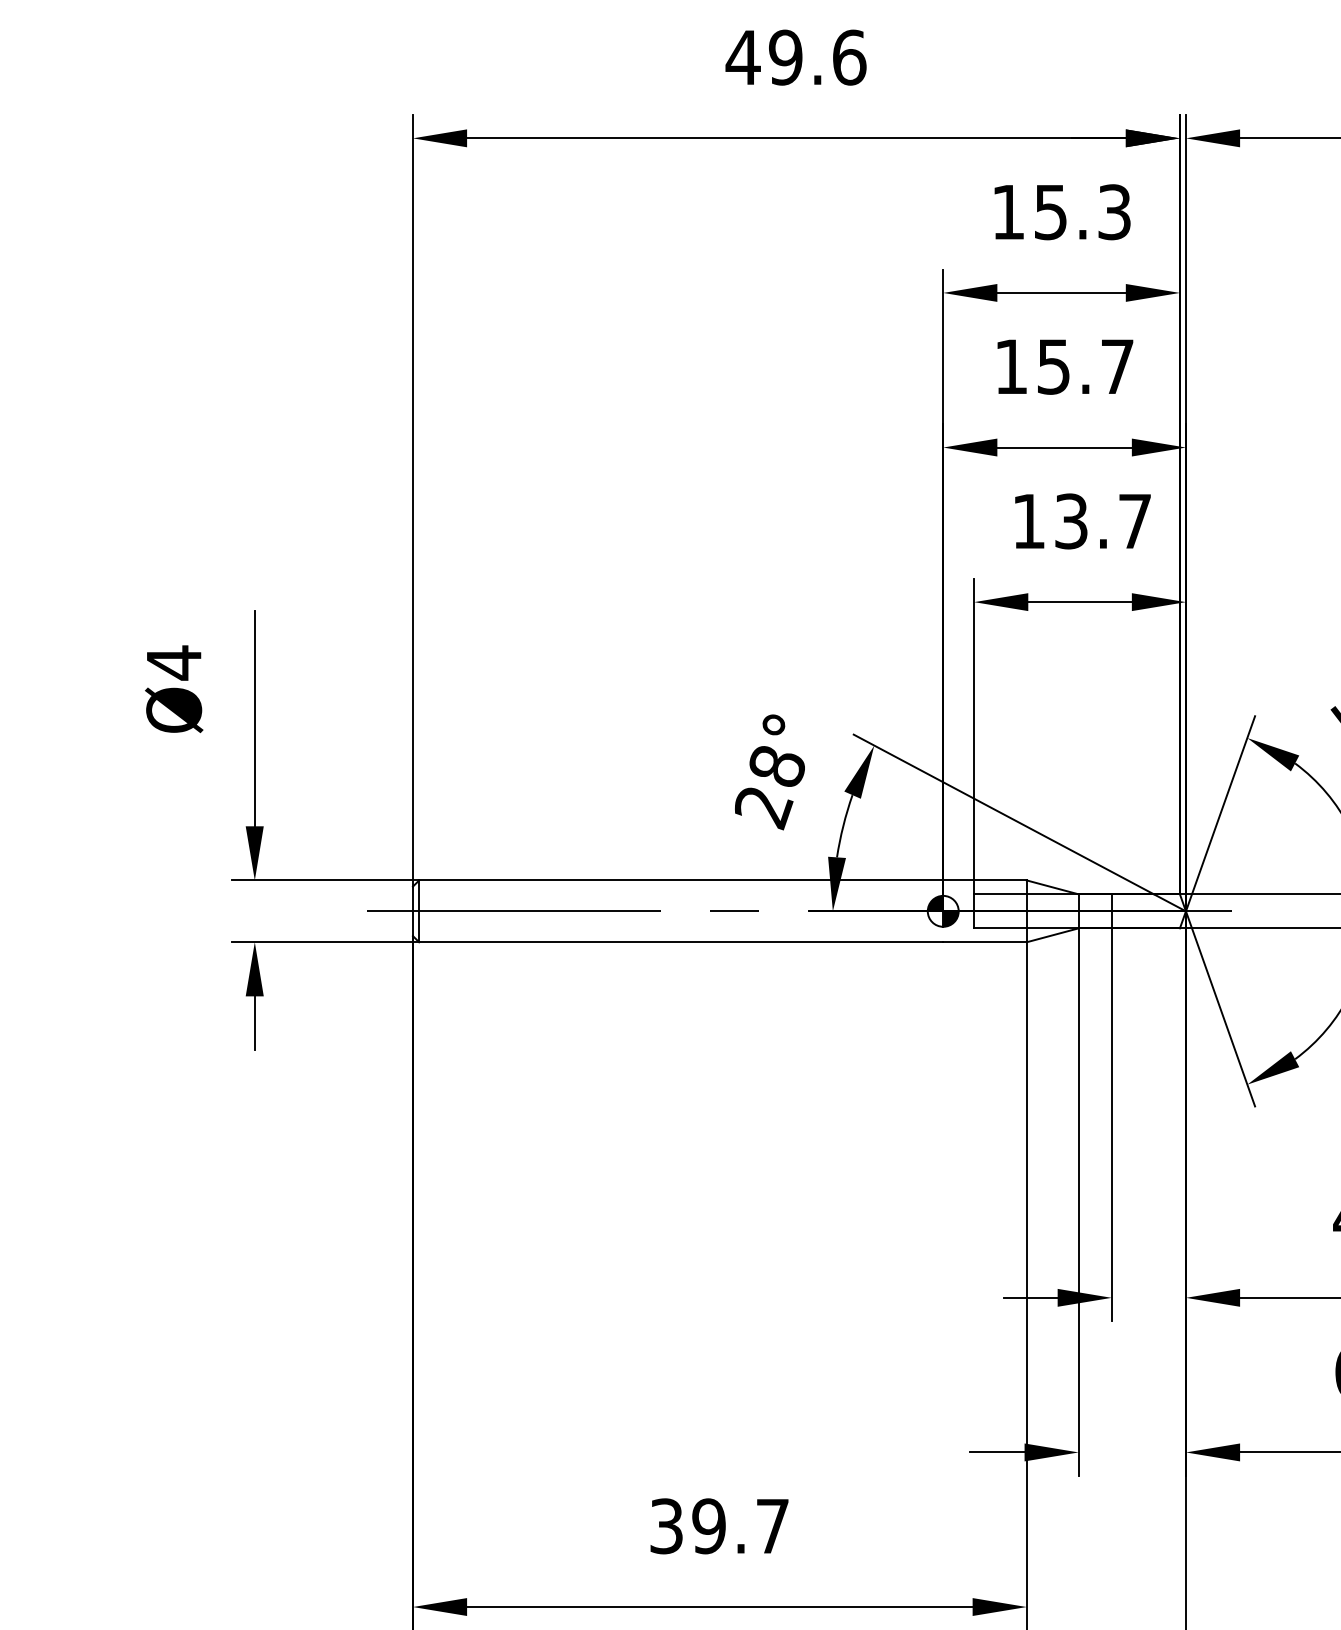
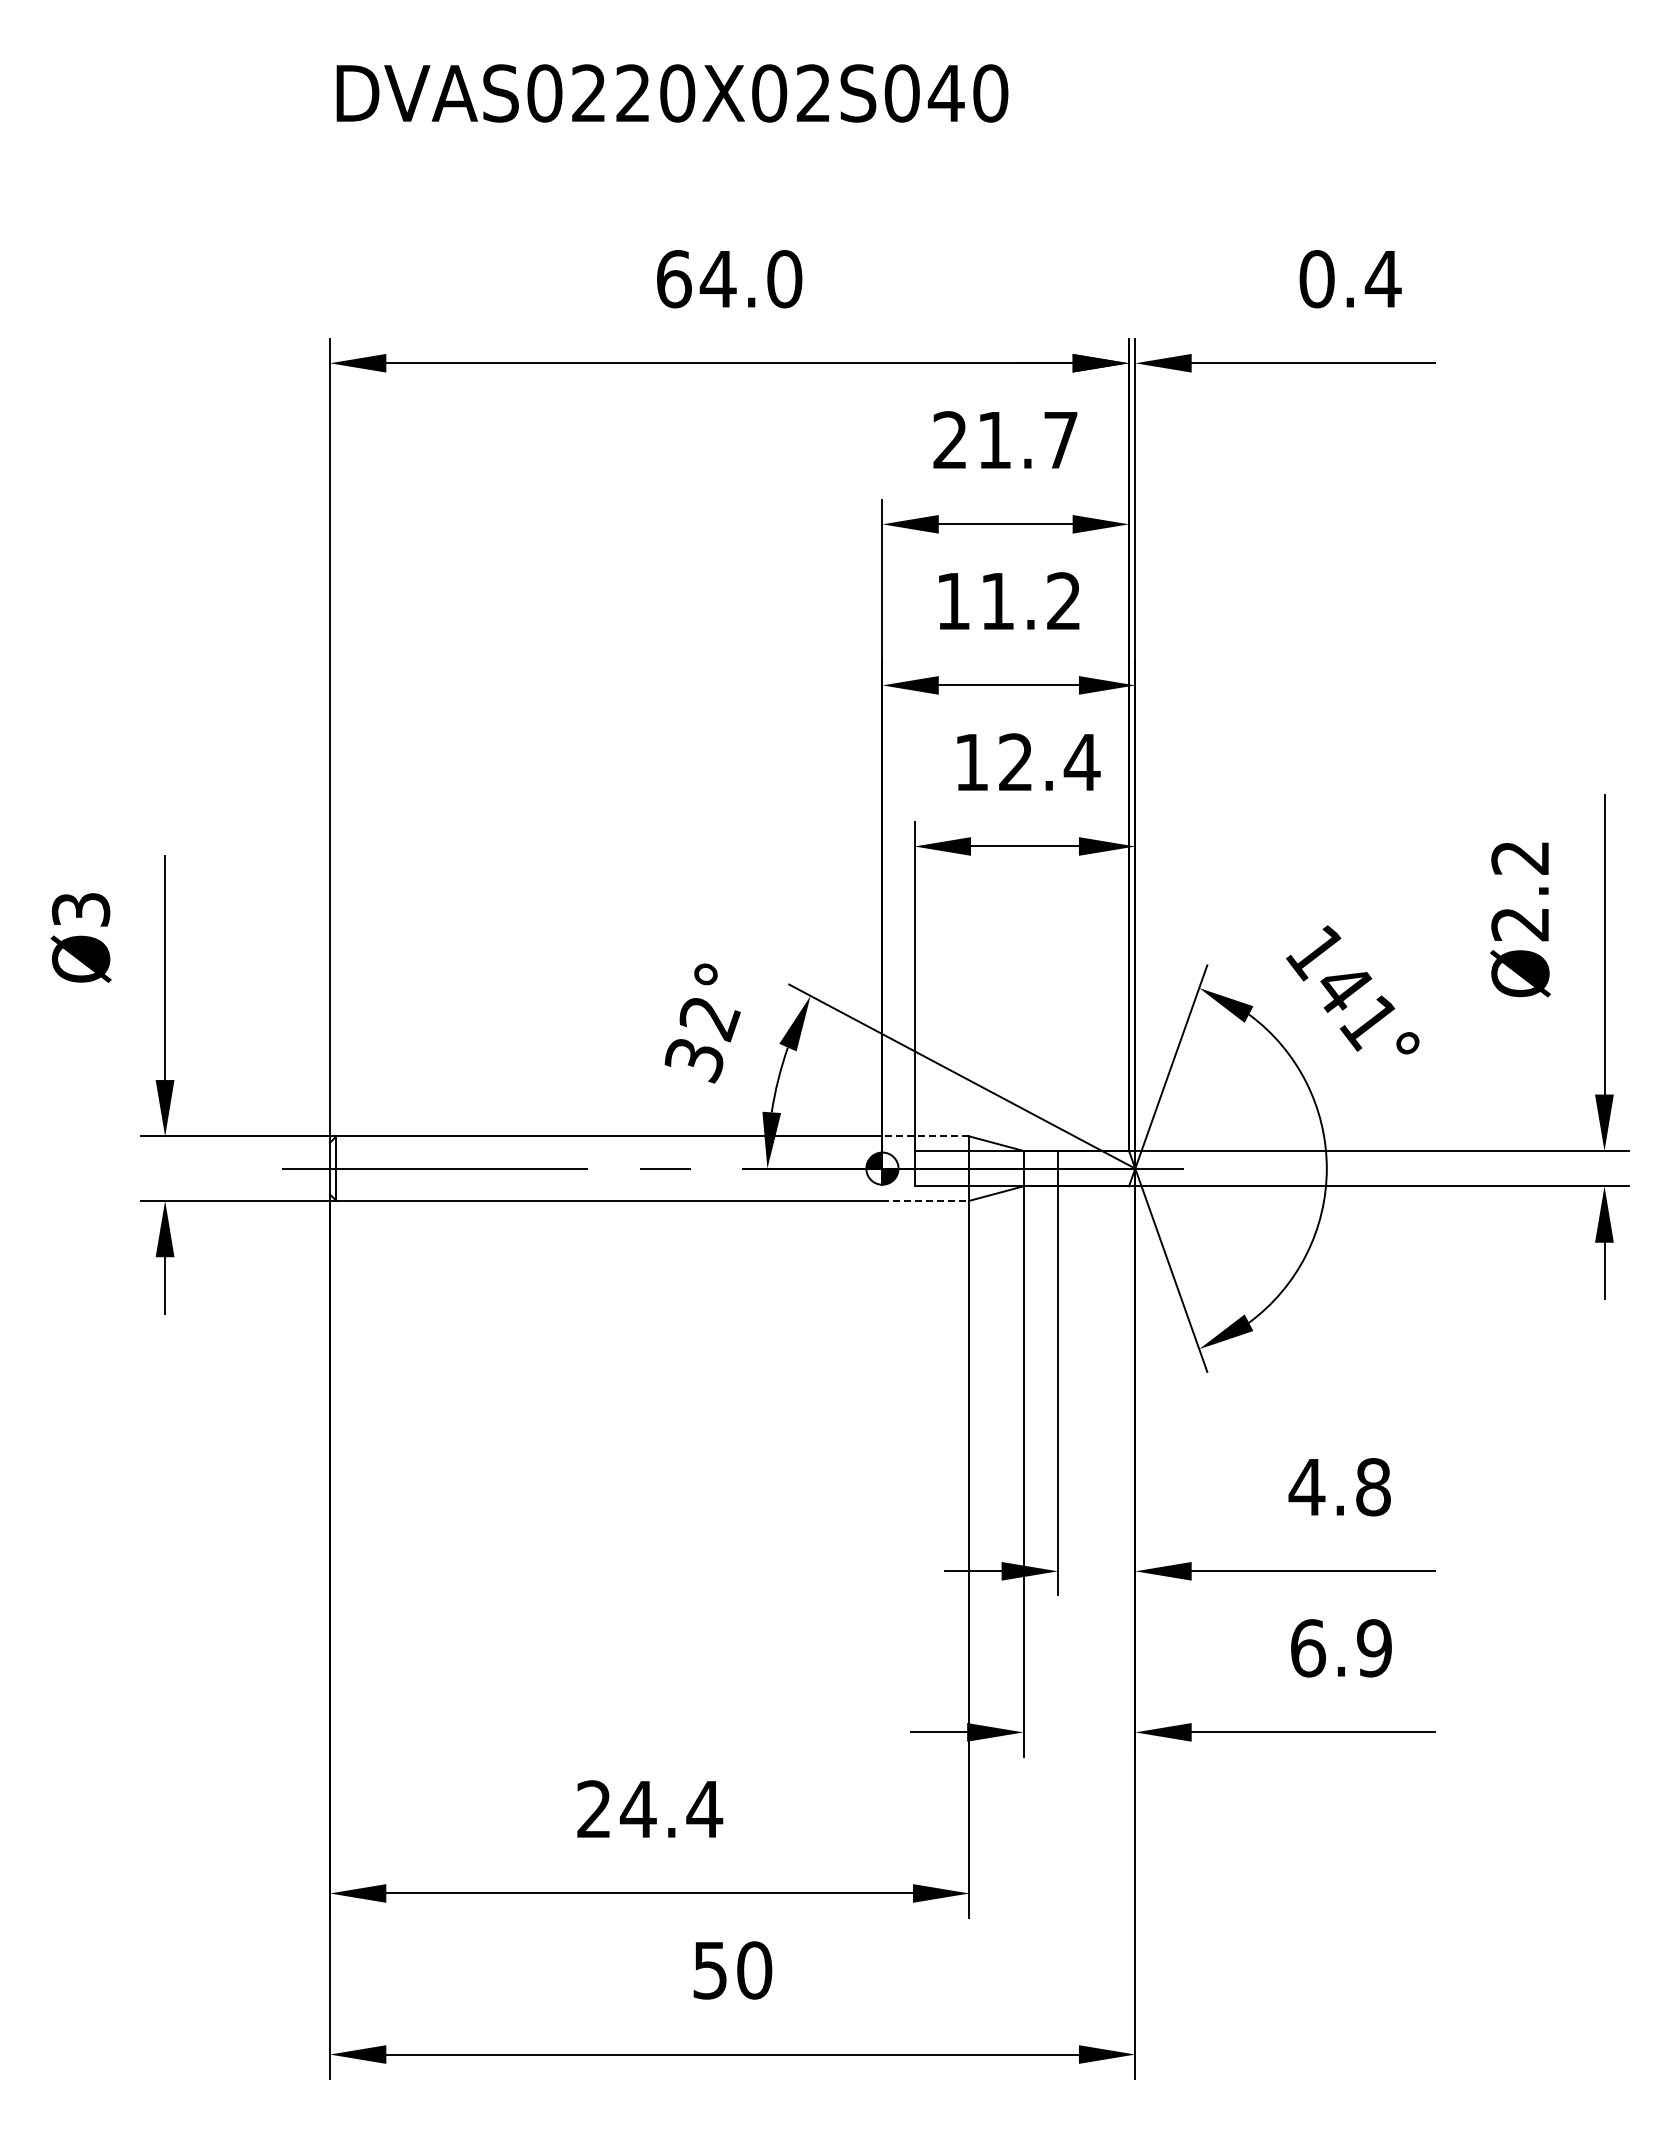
text: (795, 57) -> (728, 279), 49.6 -> 64.0
text: (1061, 212) -> (1005, 440), 15.3 -> 21.7
text: (1085, 367) -> (1030, 601), 15.7 -> 11.2
text: (1103, 521) -> (1049, 762), 13.7 -> 12.4
text: (173, 662) -> (80, 909), Ø4 -> Ø3
text: (770, 788) -> (702, 1040), 28° -> 32°
line: (984, 880) -> (925, 1136), solid -> dashed
line: (985, 941) -> (926, 1200), solid -> dashed
text: (720, 1526) -> (650, 1809), 39.7 -> 24.4

